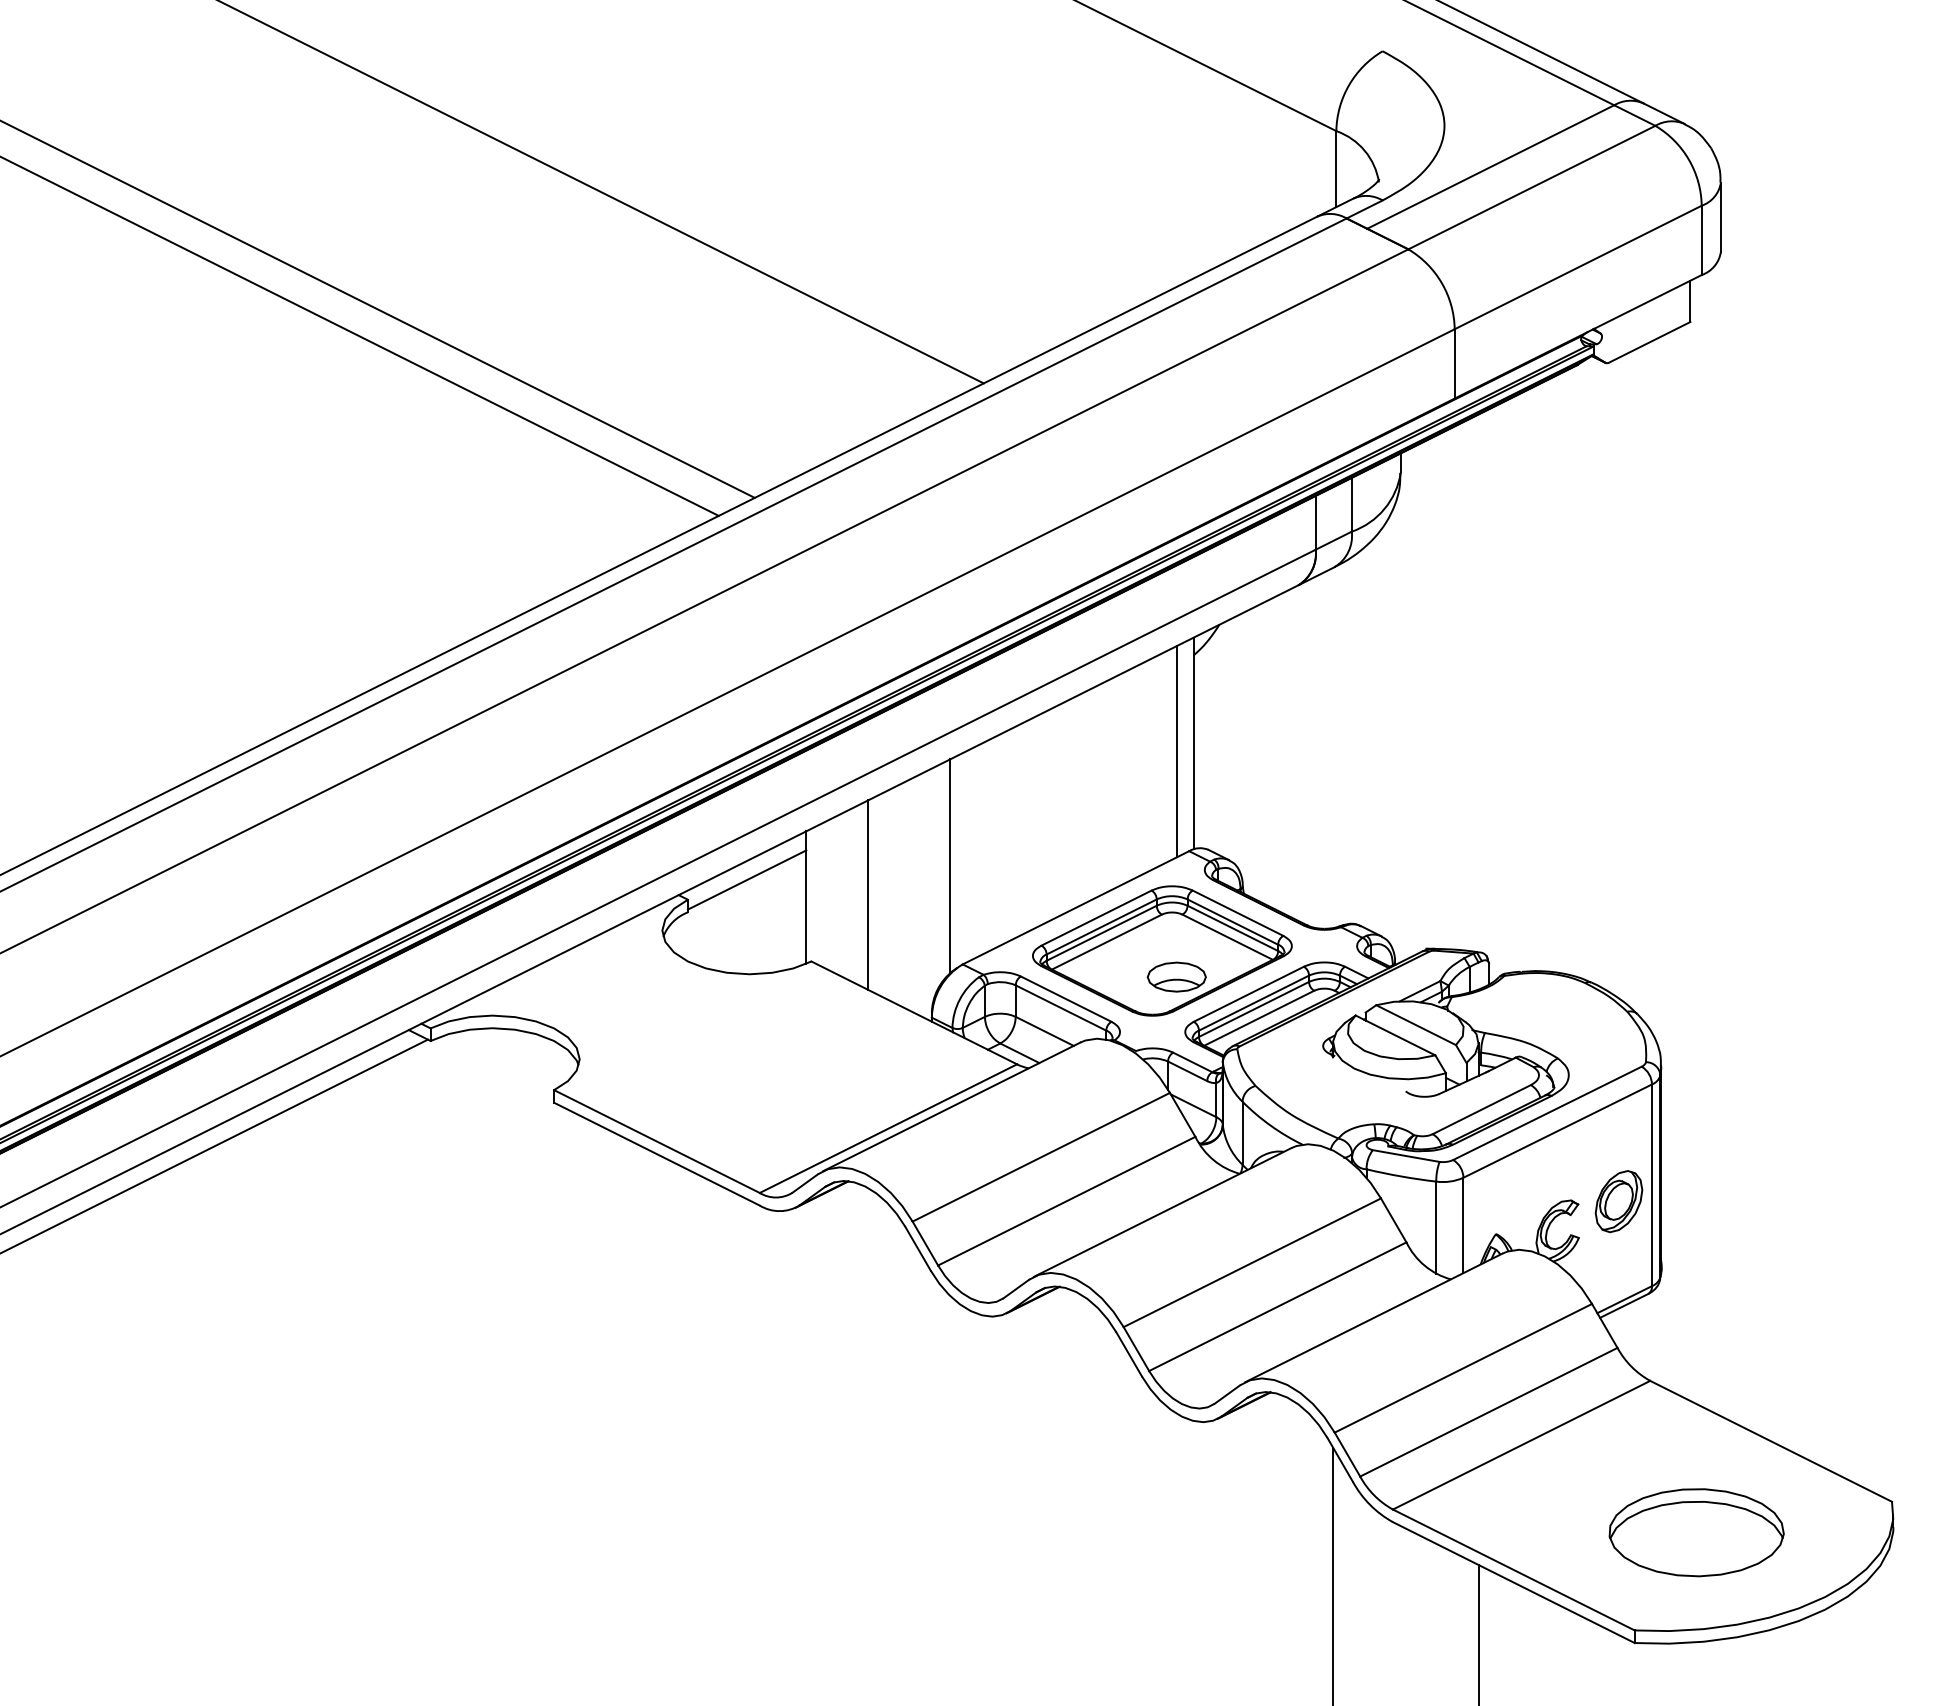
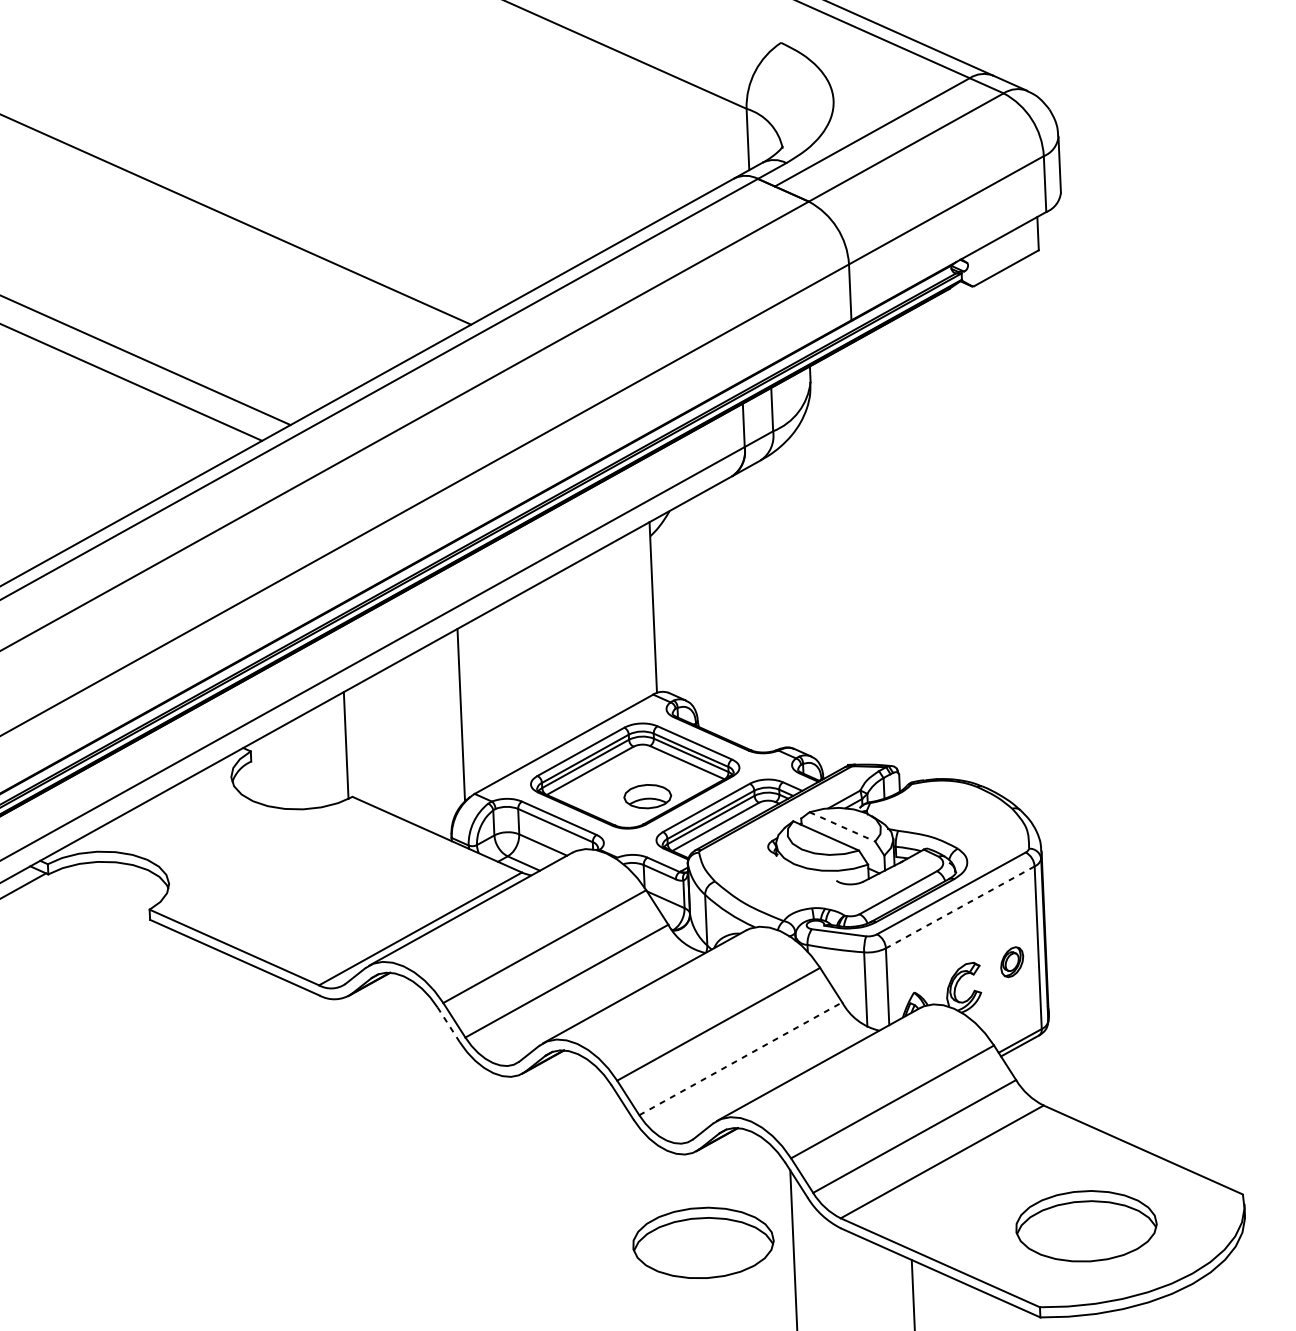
line: (1176, 751) -> (639, 614), removed
line: (746, 879) -> (297, 733), removed
line: (868, 894) -> (396, 740), removed
line: (1416, 1025) -> (842, 827), solid -> dashed
line: (1557, 1131) -> (960, 907), solid -> dashed
part: (1618, 1201) -> (1011, 961), size x0.6
line: (917, 1248) -> (448, 1024), solid -> dashed
line: (1277, 1306) -> (740, 1058), solid -> dashed
part: (1221, 1532) -> (703, 1242), added

